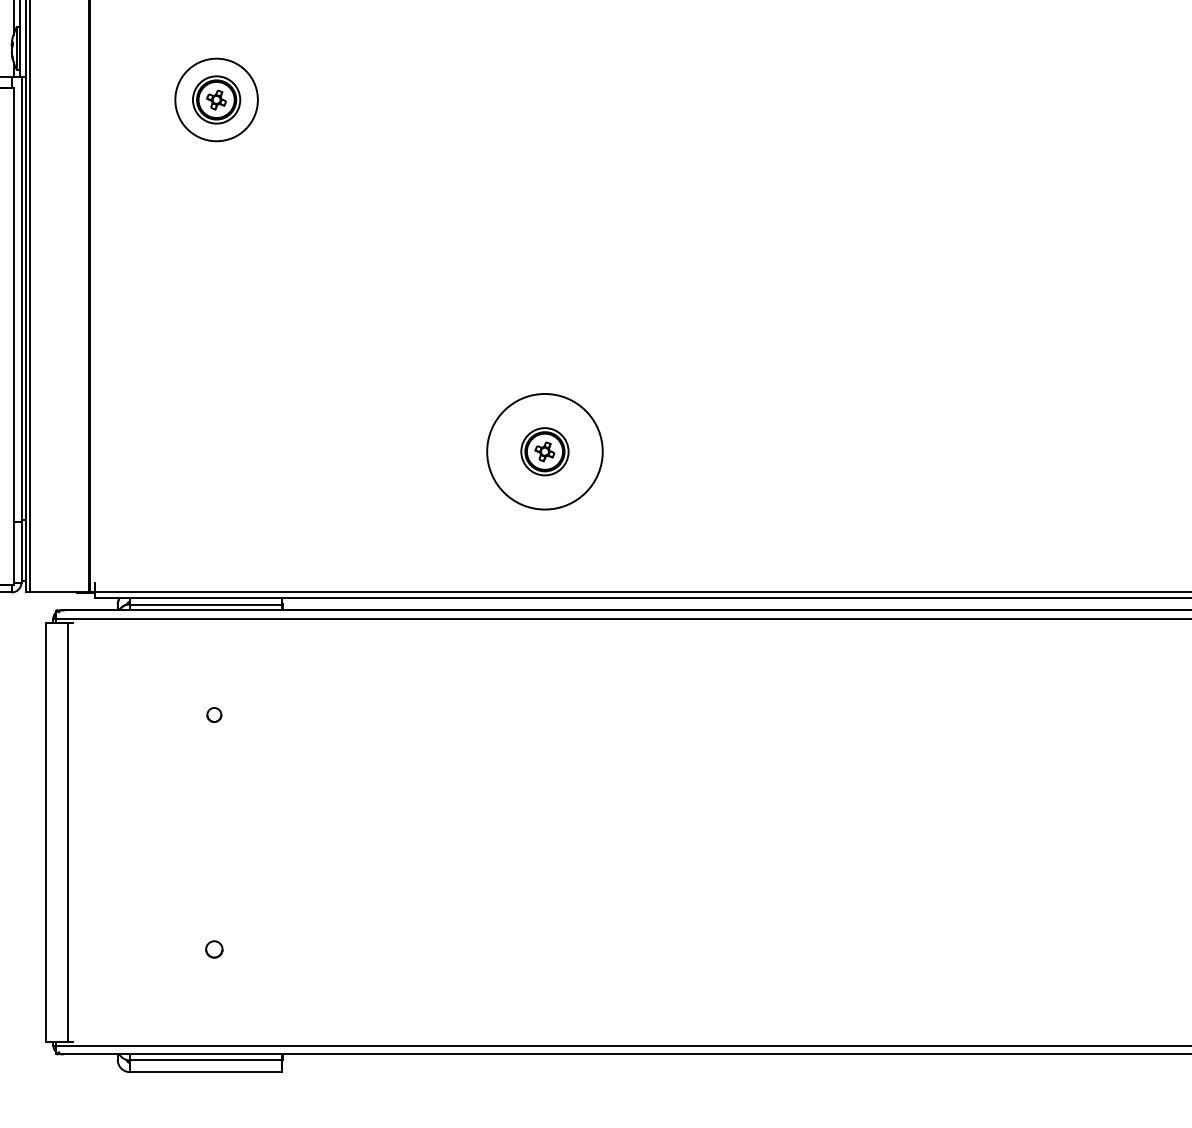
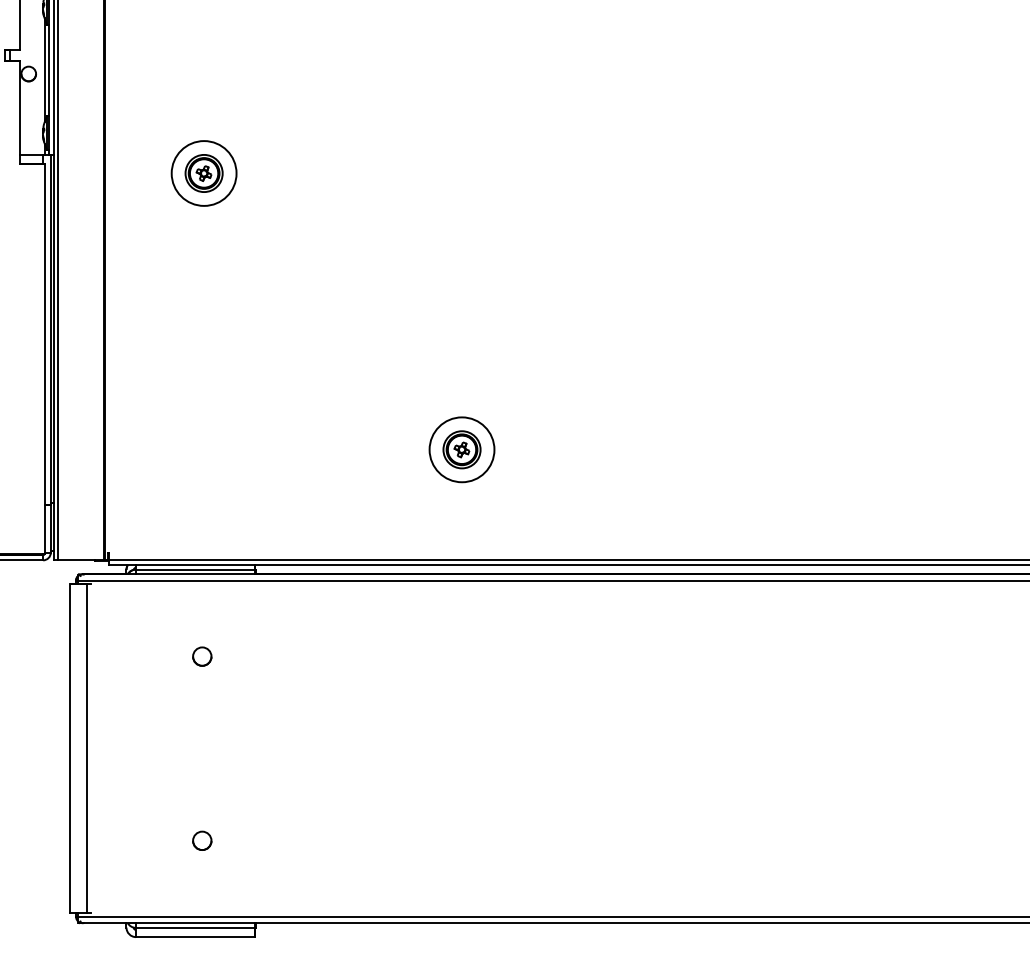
circle: (544, 451) -> (461, 449), size x0.71
circle: (214, 714) -> (202, 656), size x1.67
circle: (214, 949) -> (202, 840), size x1.43

